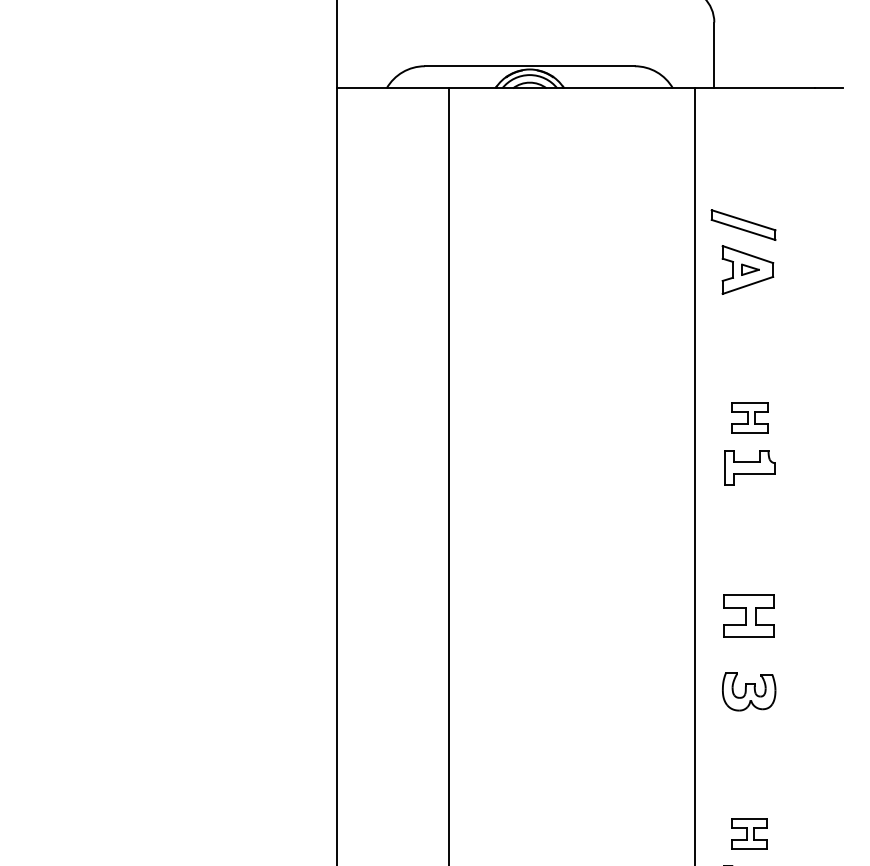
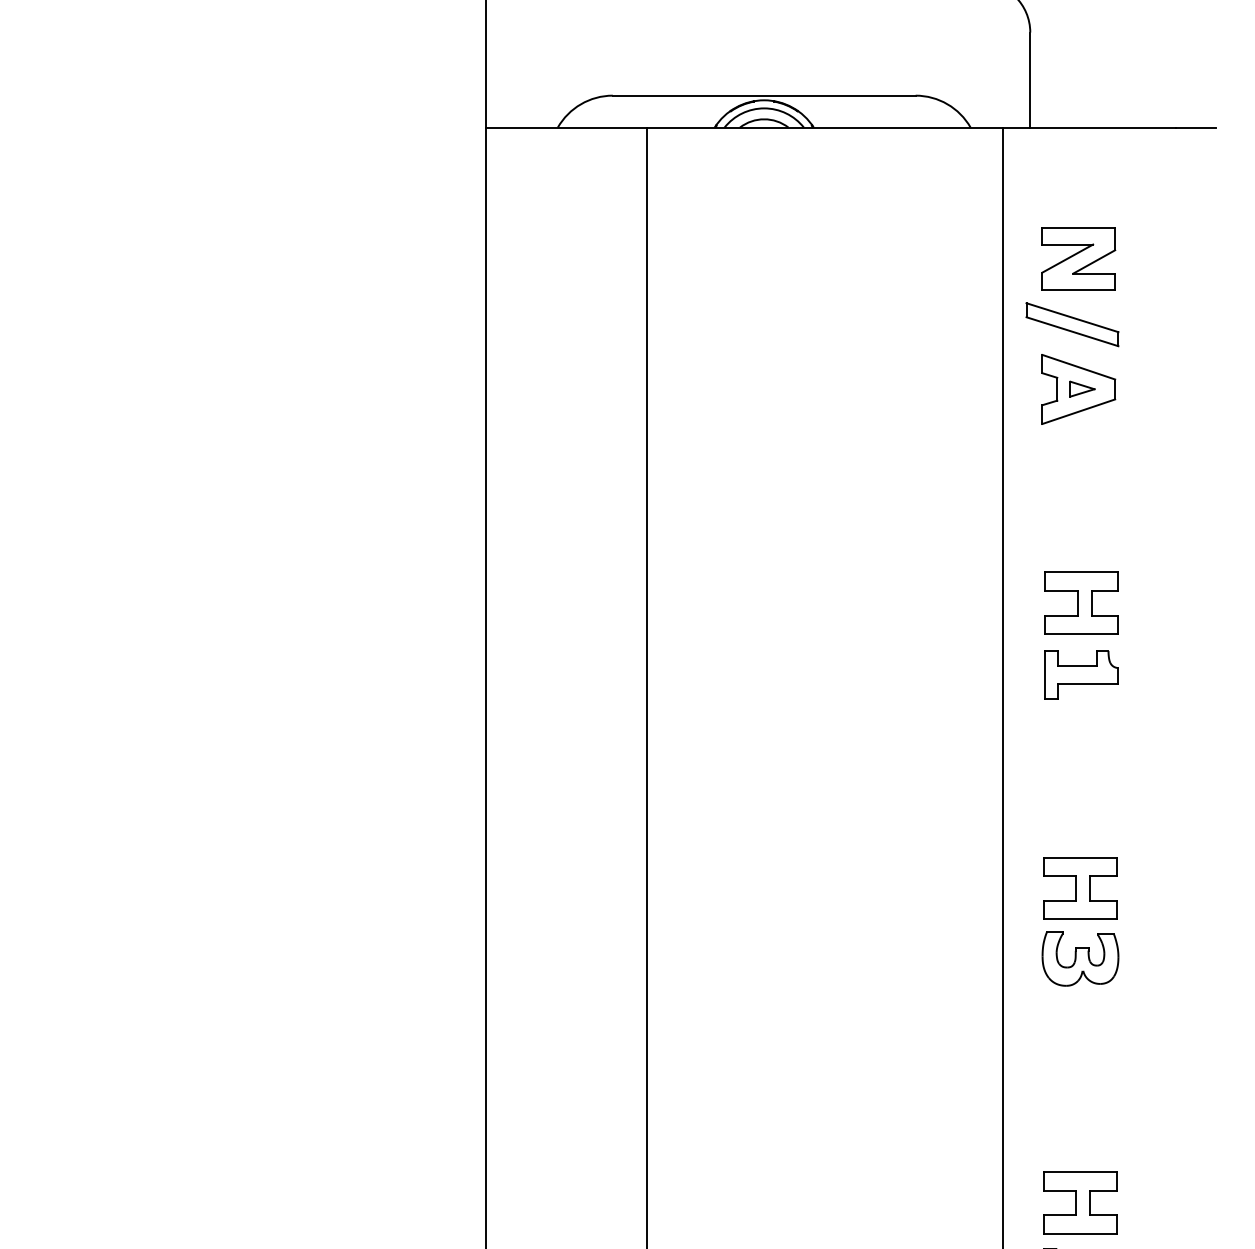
part: (747, 179) -> (1078, 258), added
part: (749, 417) -> (1081, 602), size x1.43
part: (749, 691) -> (1081, 958), moved
part: (748, 833) -> (1079, 1202), size x1.43

